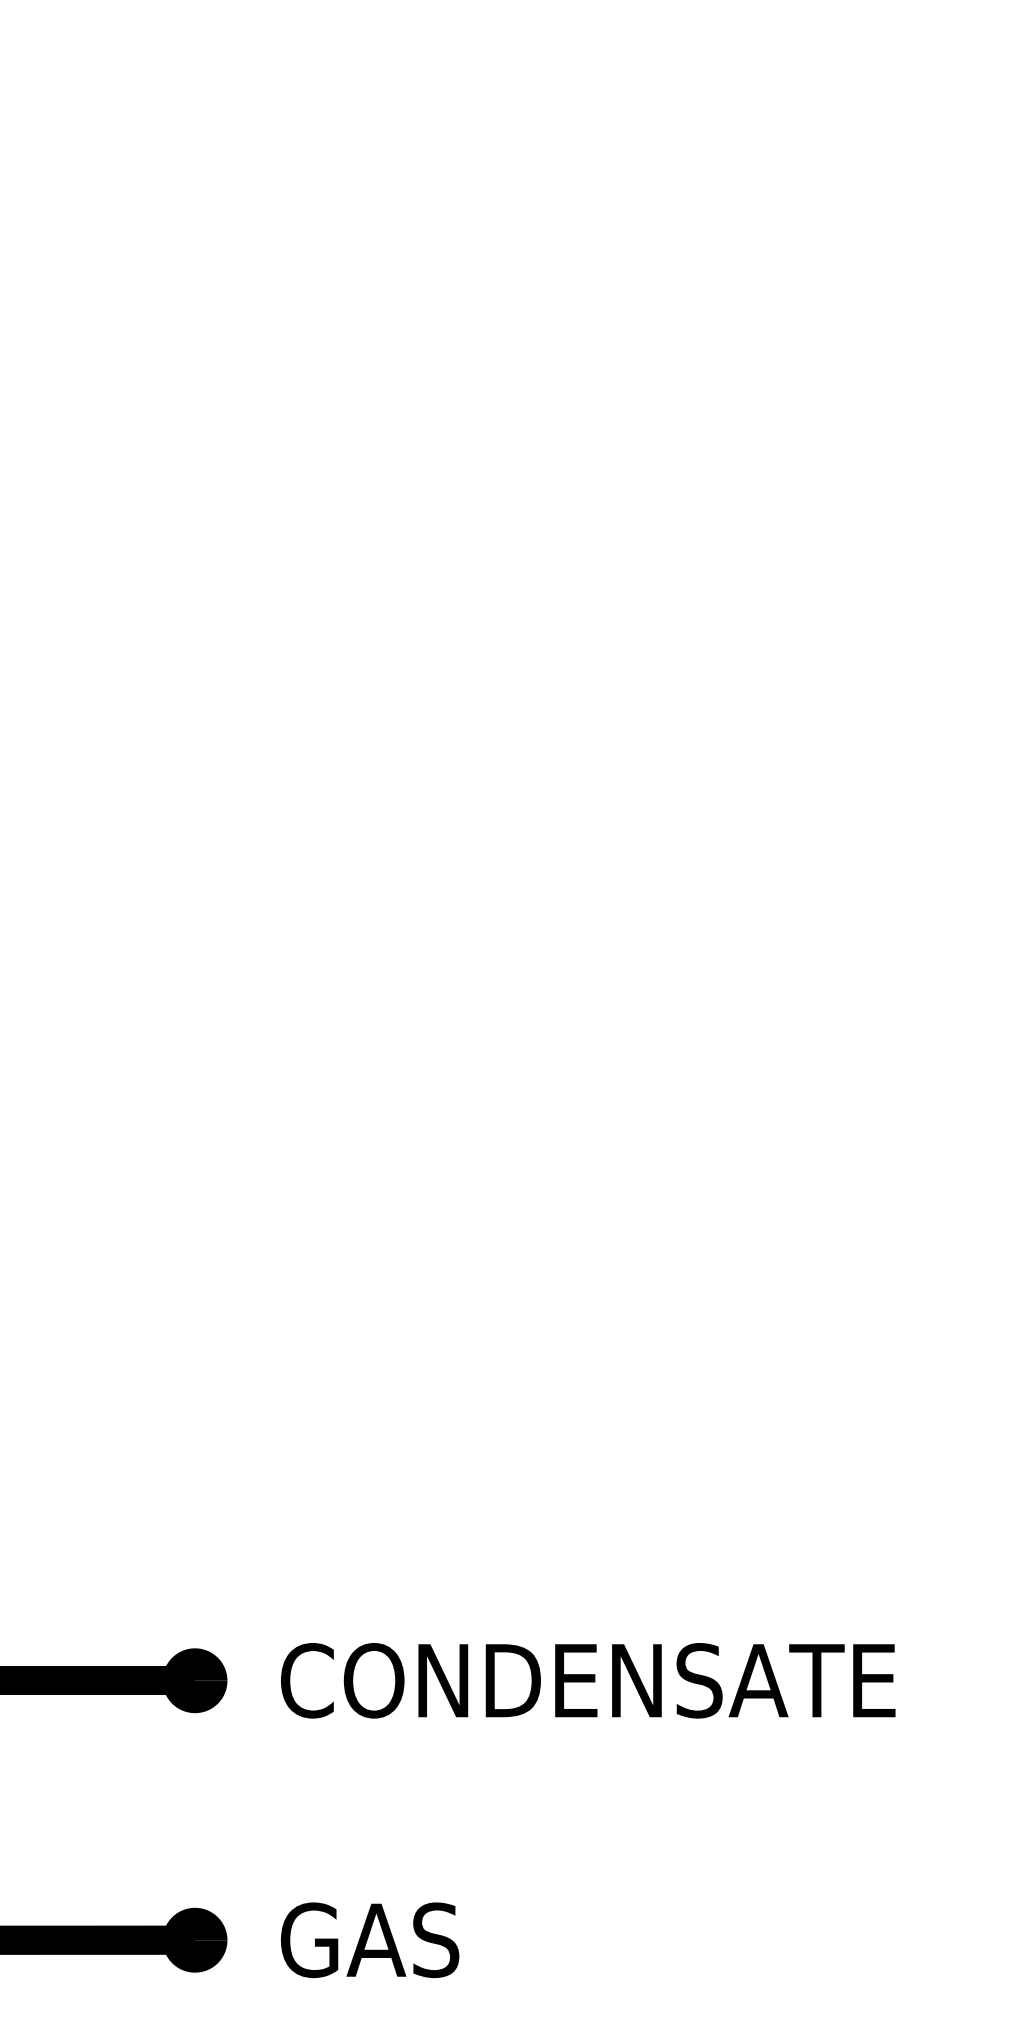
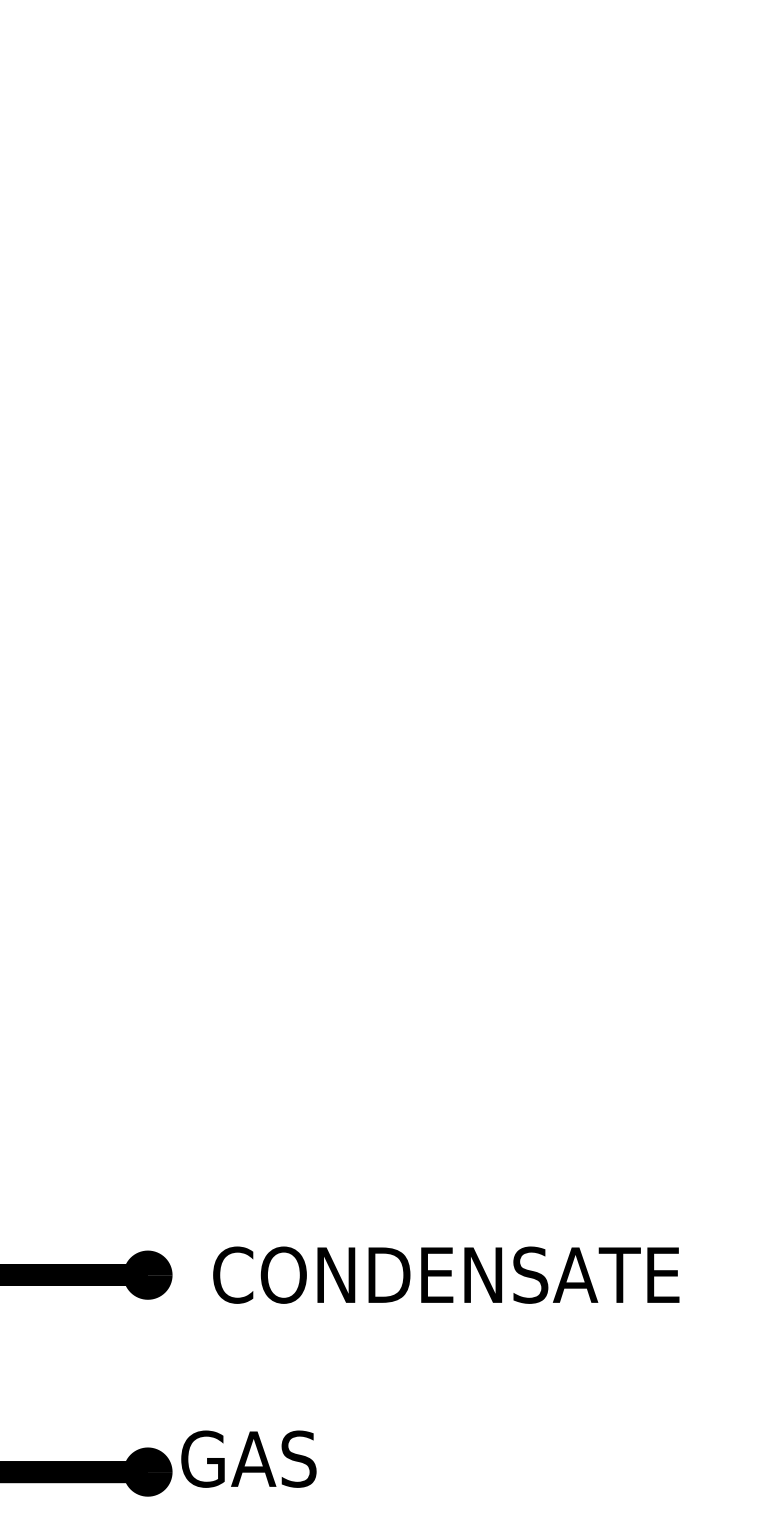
text: (370, 1940) -> (249, 1459), moved

